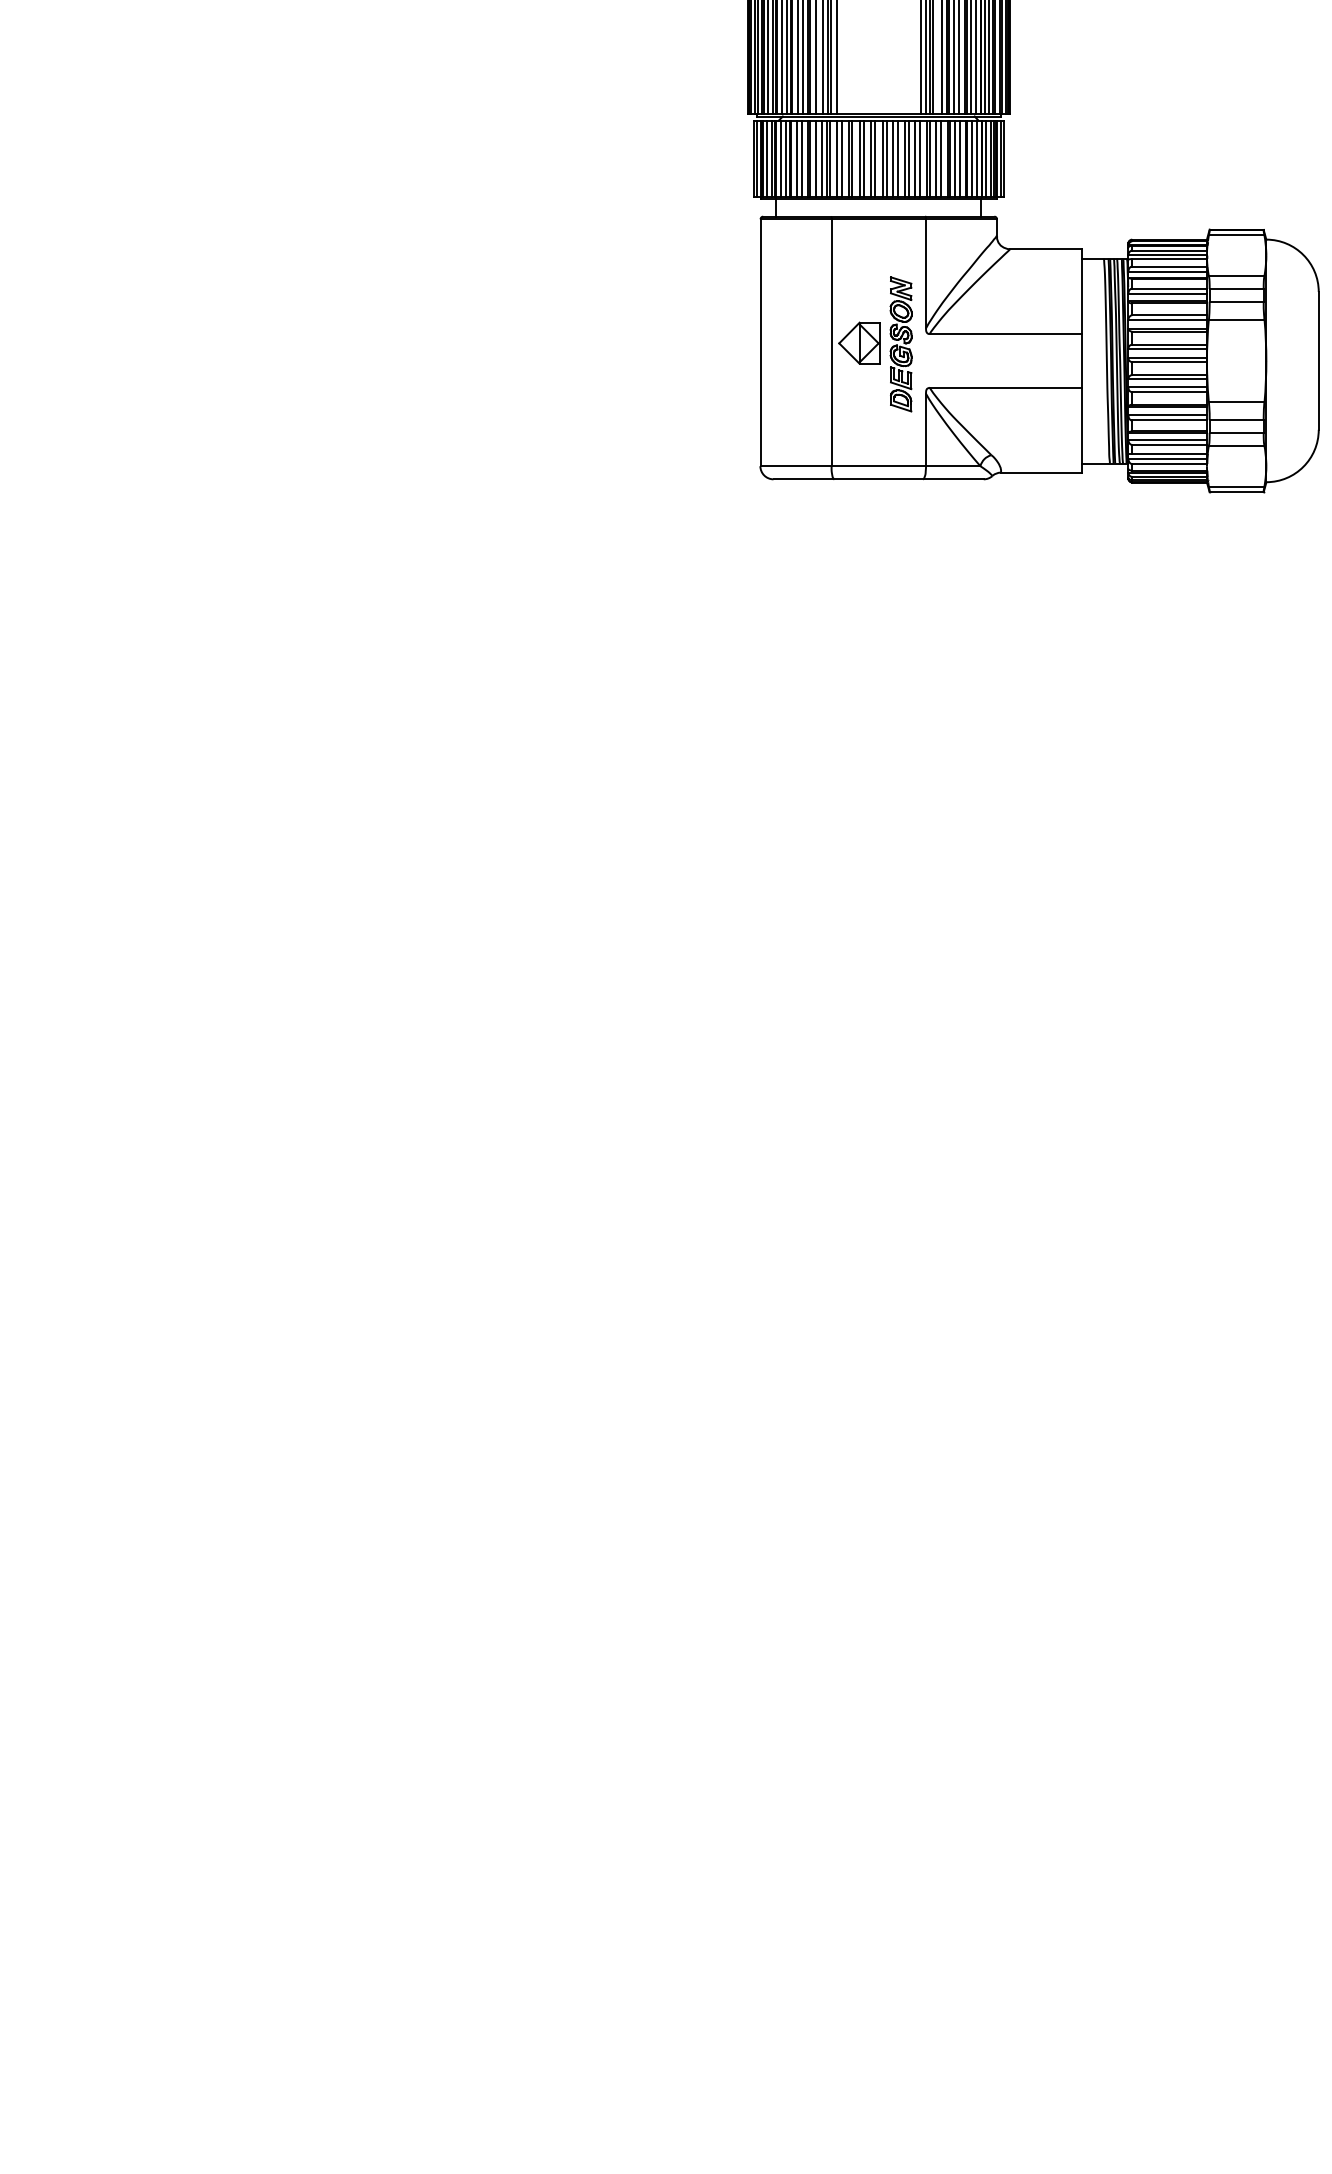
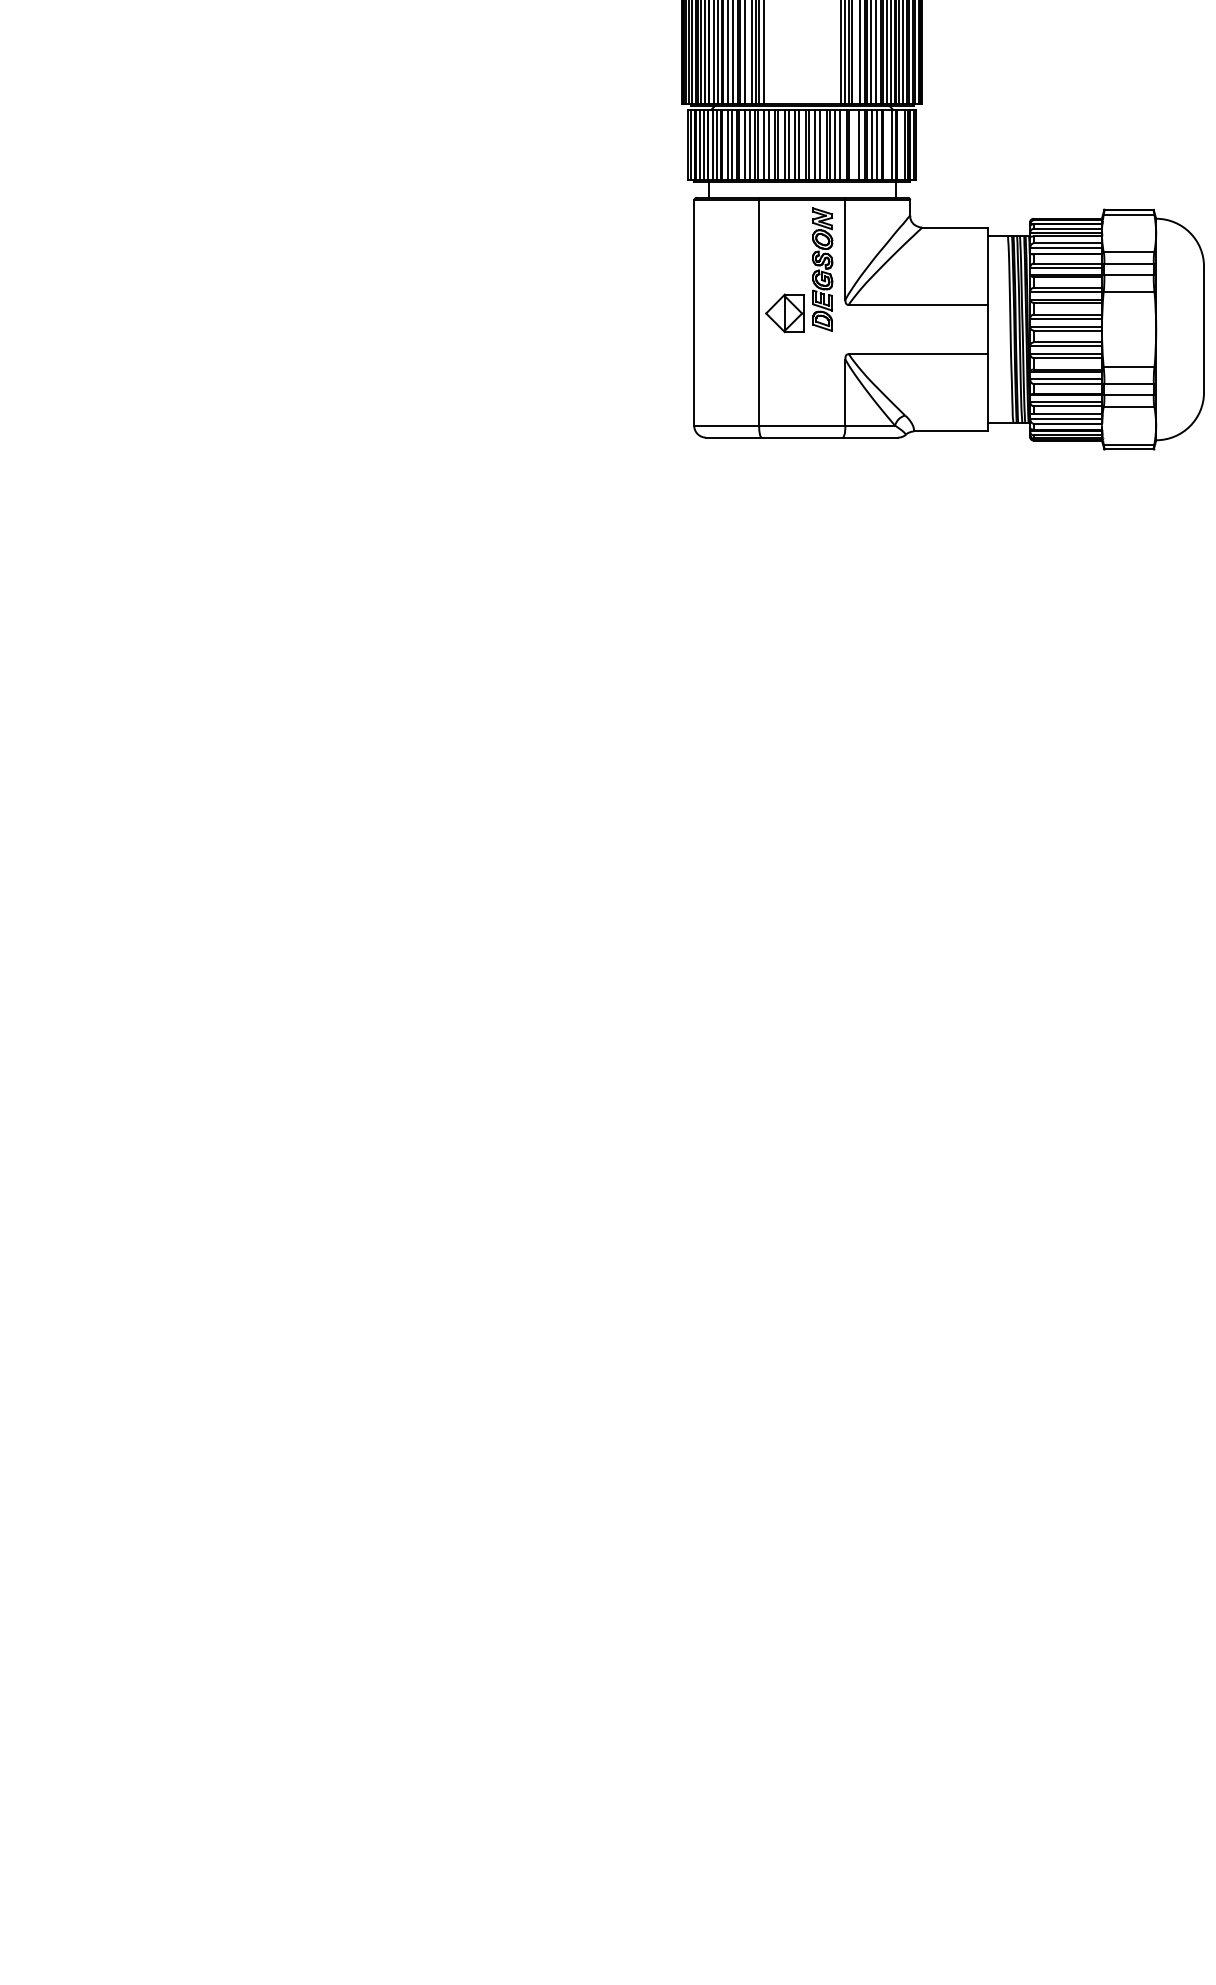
line: (936, 158) -> (854, 144), removed
line: (972, 158) -> (887, 144), removed
line: (986, 158) -> (900, 144), removed
part: (900, 344) -> (822, 269), moved

